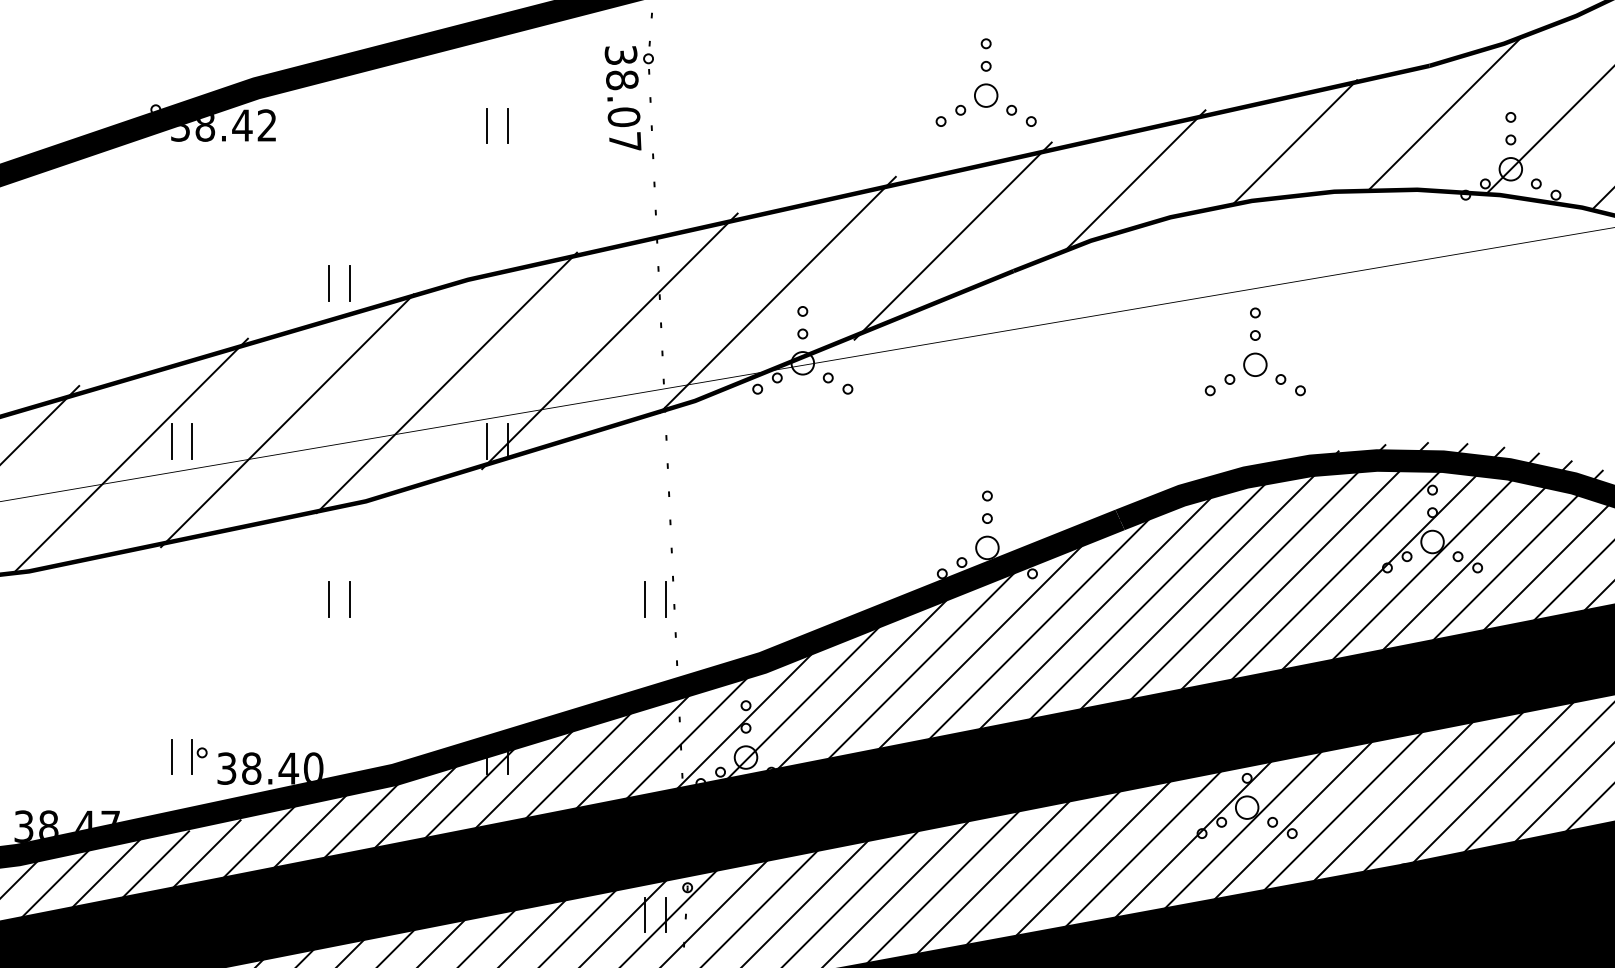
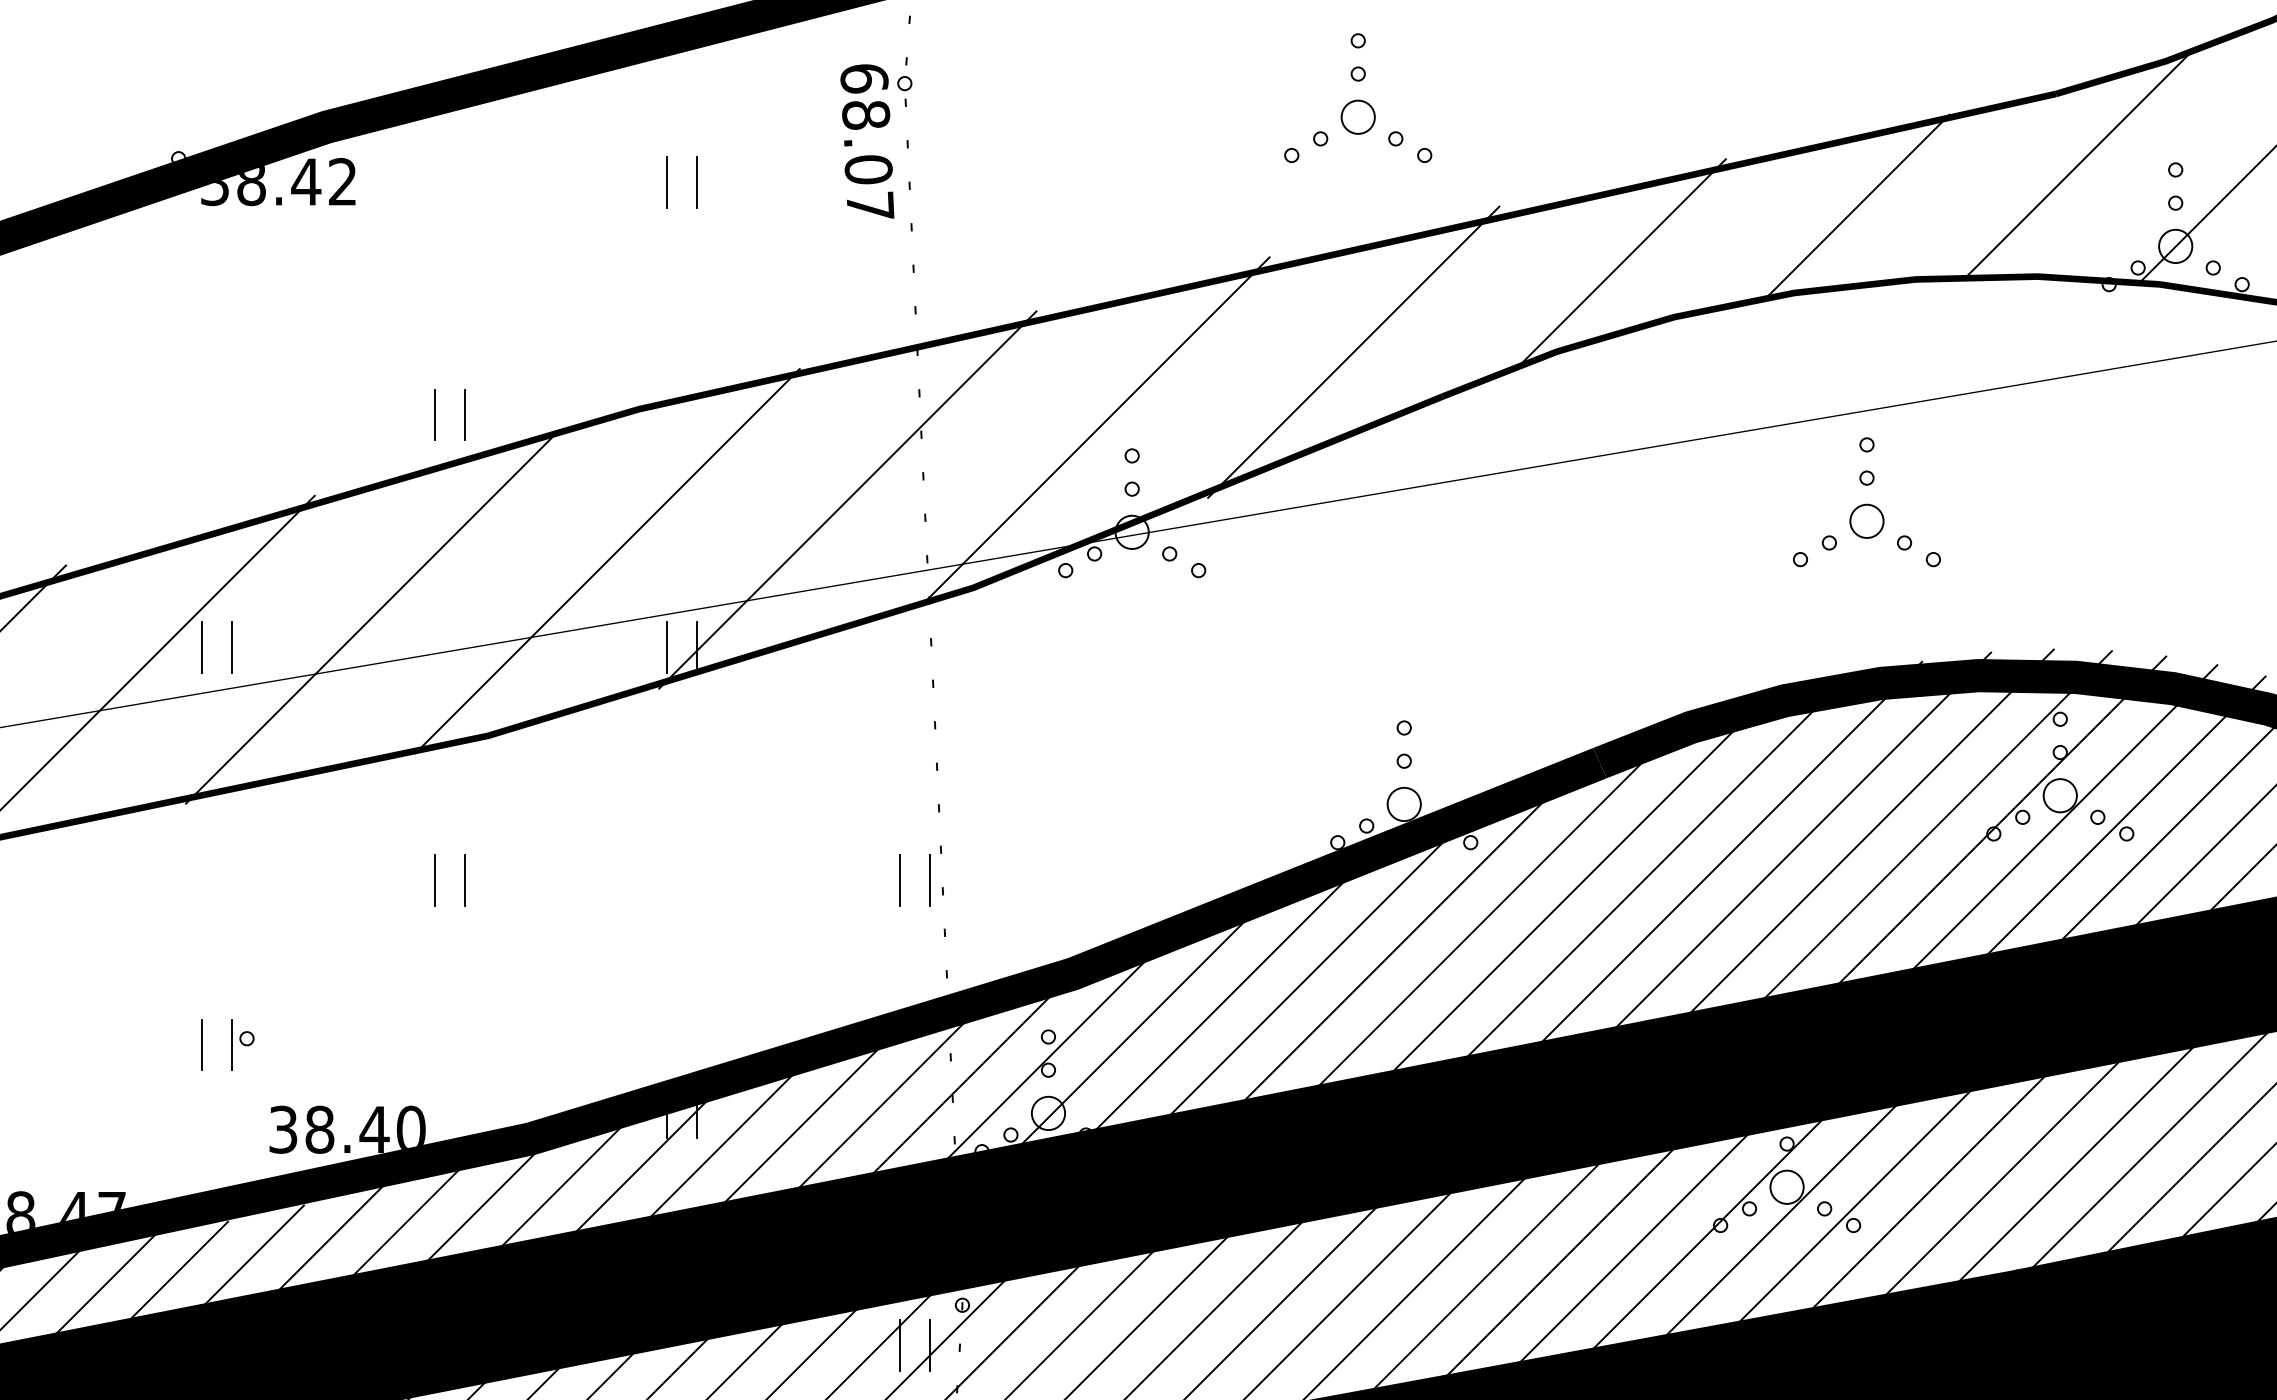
text: (620, 55) -> (863, 78), 38.07 -> 68.07
part: (985, 82) -> (1357, 97), moved
part: (1254, 351) -> (1865, 501), moved
part: (189, 756) -> (228, 1044), moved

